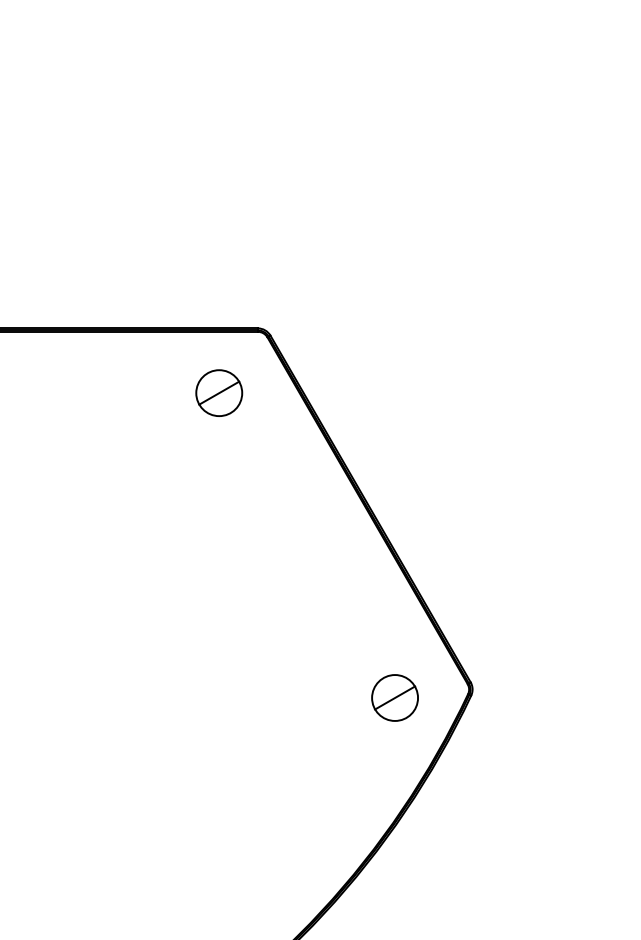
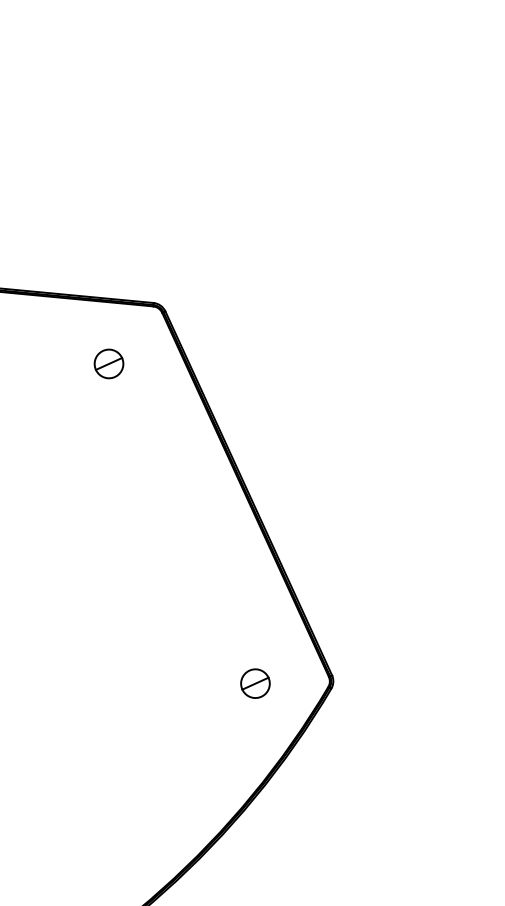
part: (219, 393) -> (109, 364), size x0.62
part: (395, 697) -> (255, 683), size x0.62

